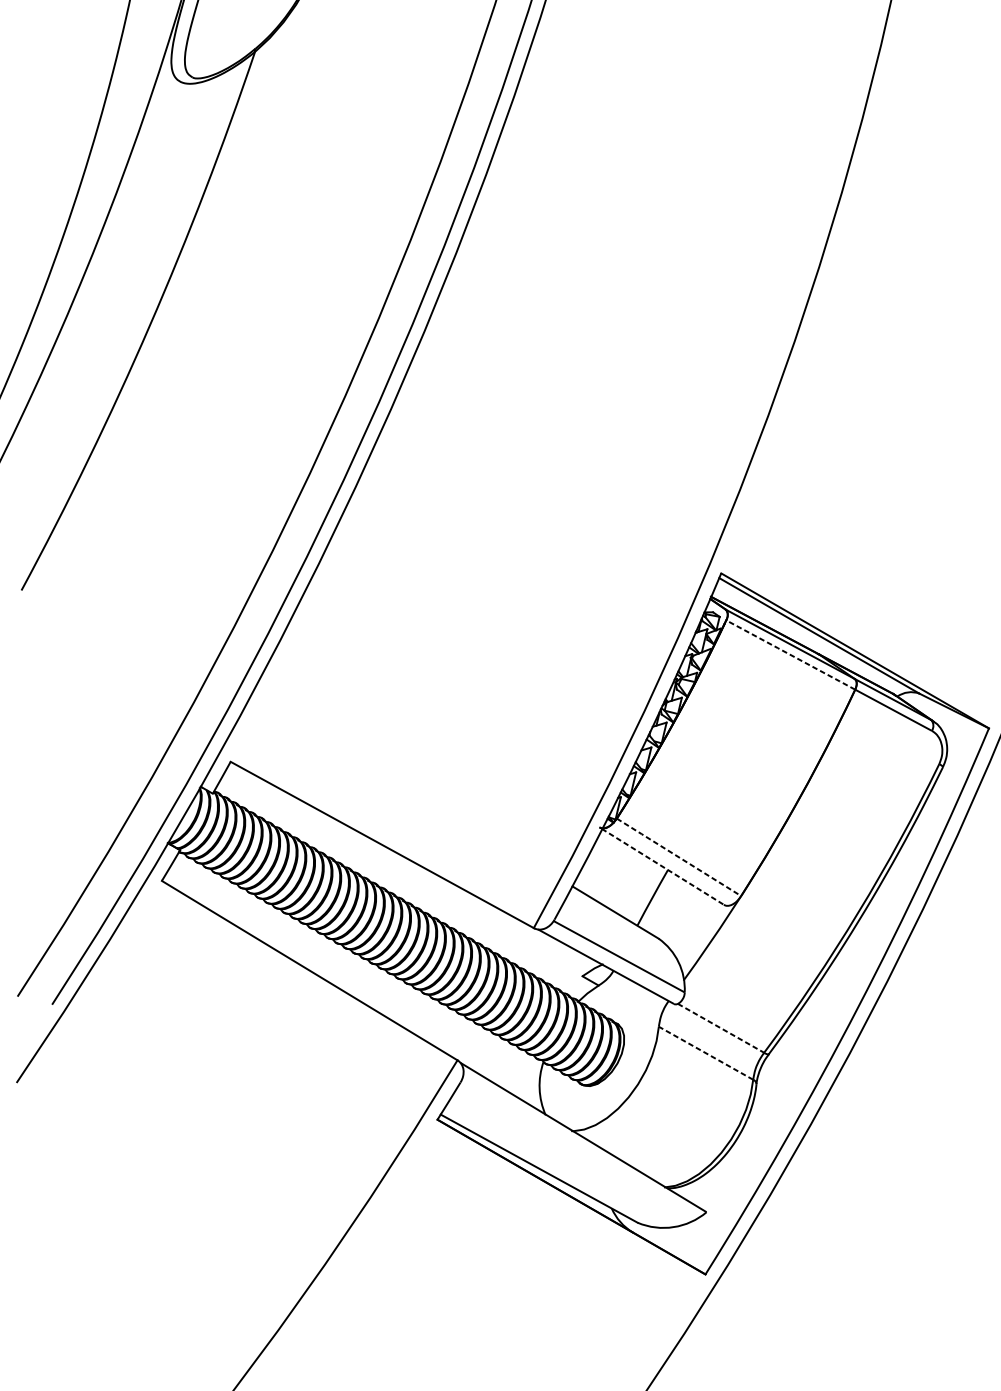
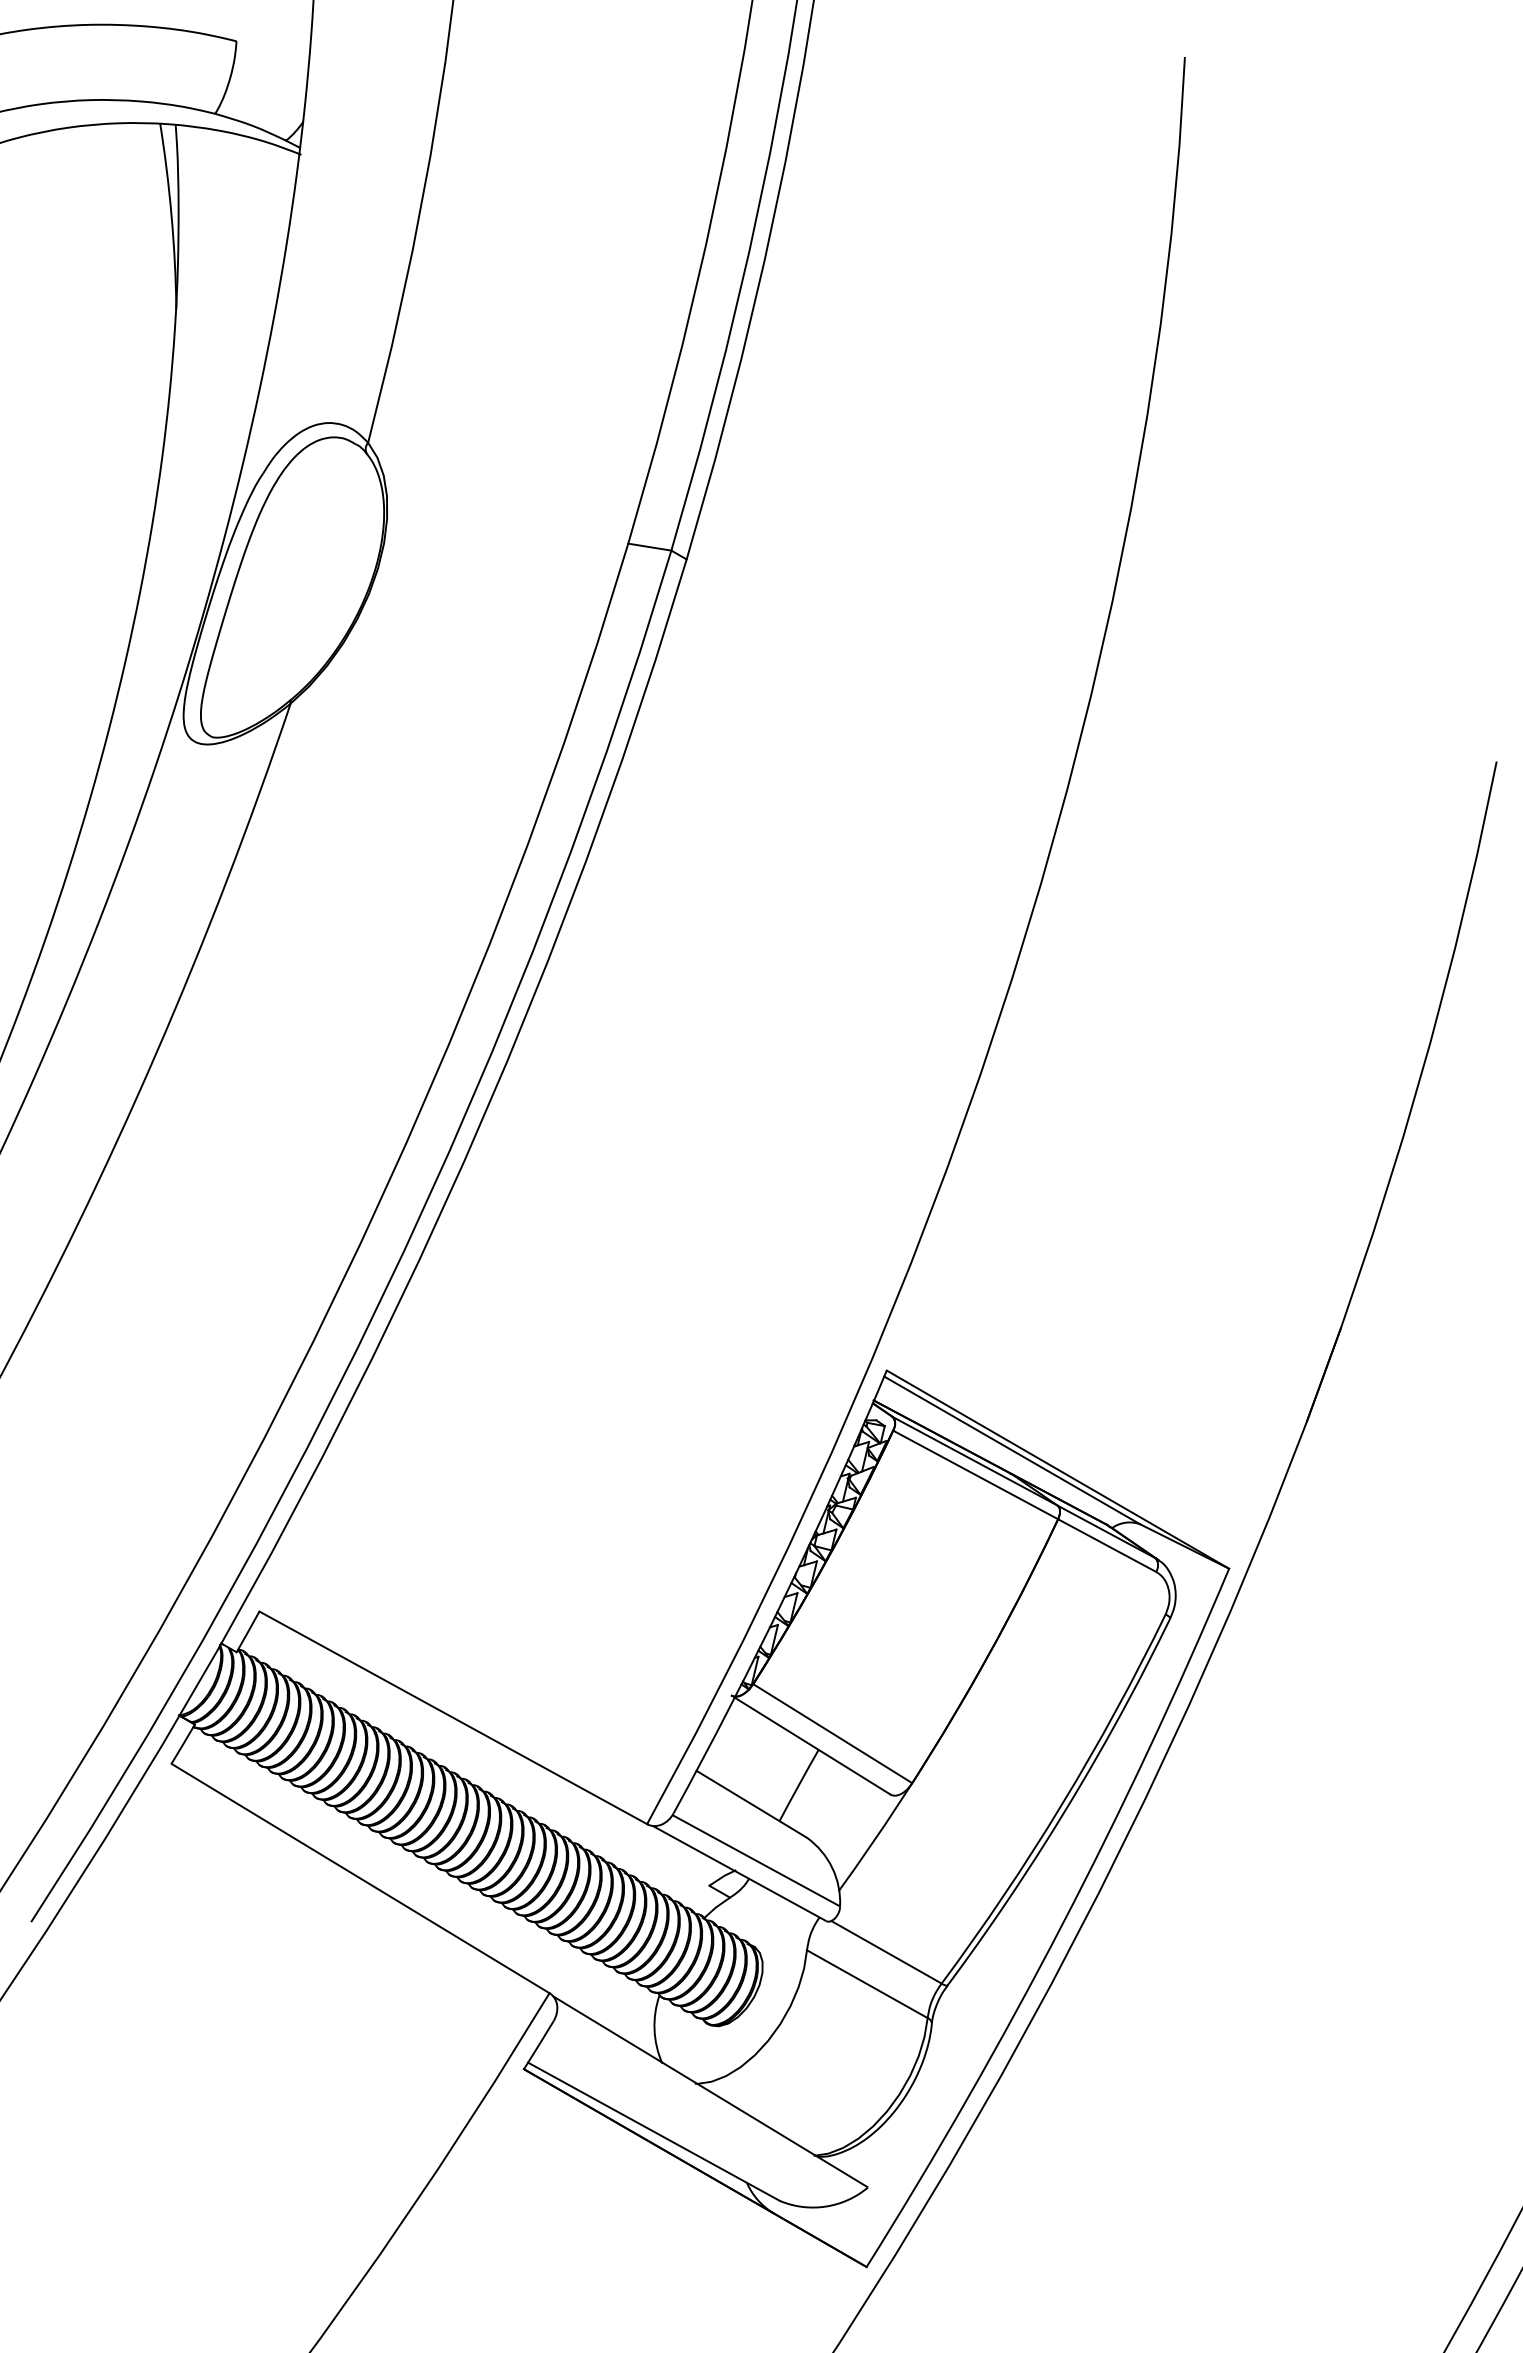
line: (790, 655) -> (975, 1475), dashed -> solid
line: (678, 857) -> (832, 1733), dashed -> solid
line: (663, 867) -> (812, 1746), dashed -> solid
line: (721, 1028) -> (886, 1952), dashed -> solid
line: (705, 1052) -> (866, 1983), dashed -> solid

